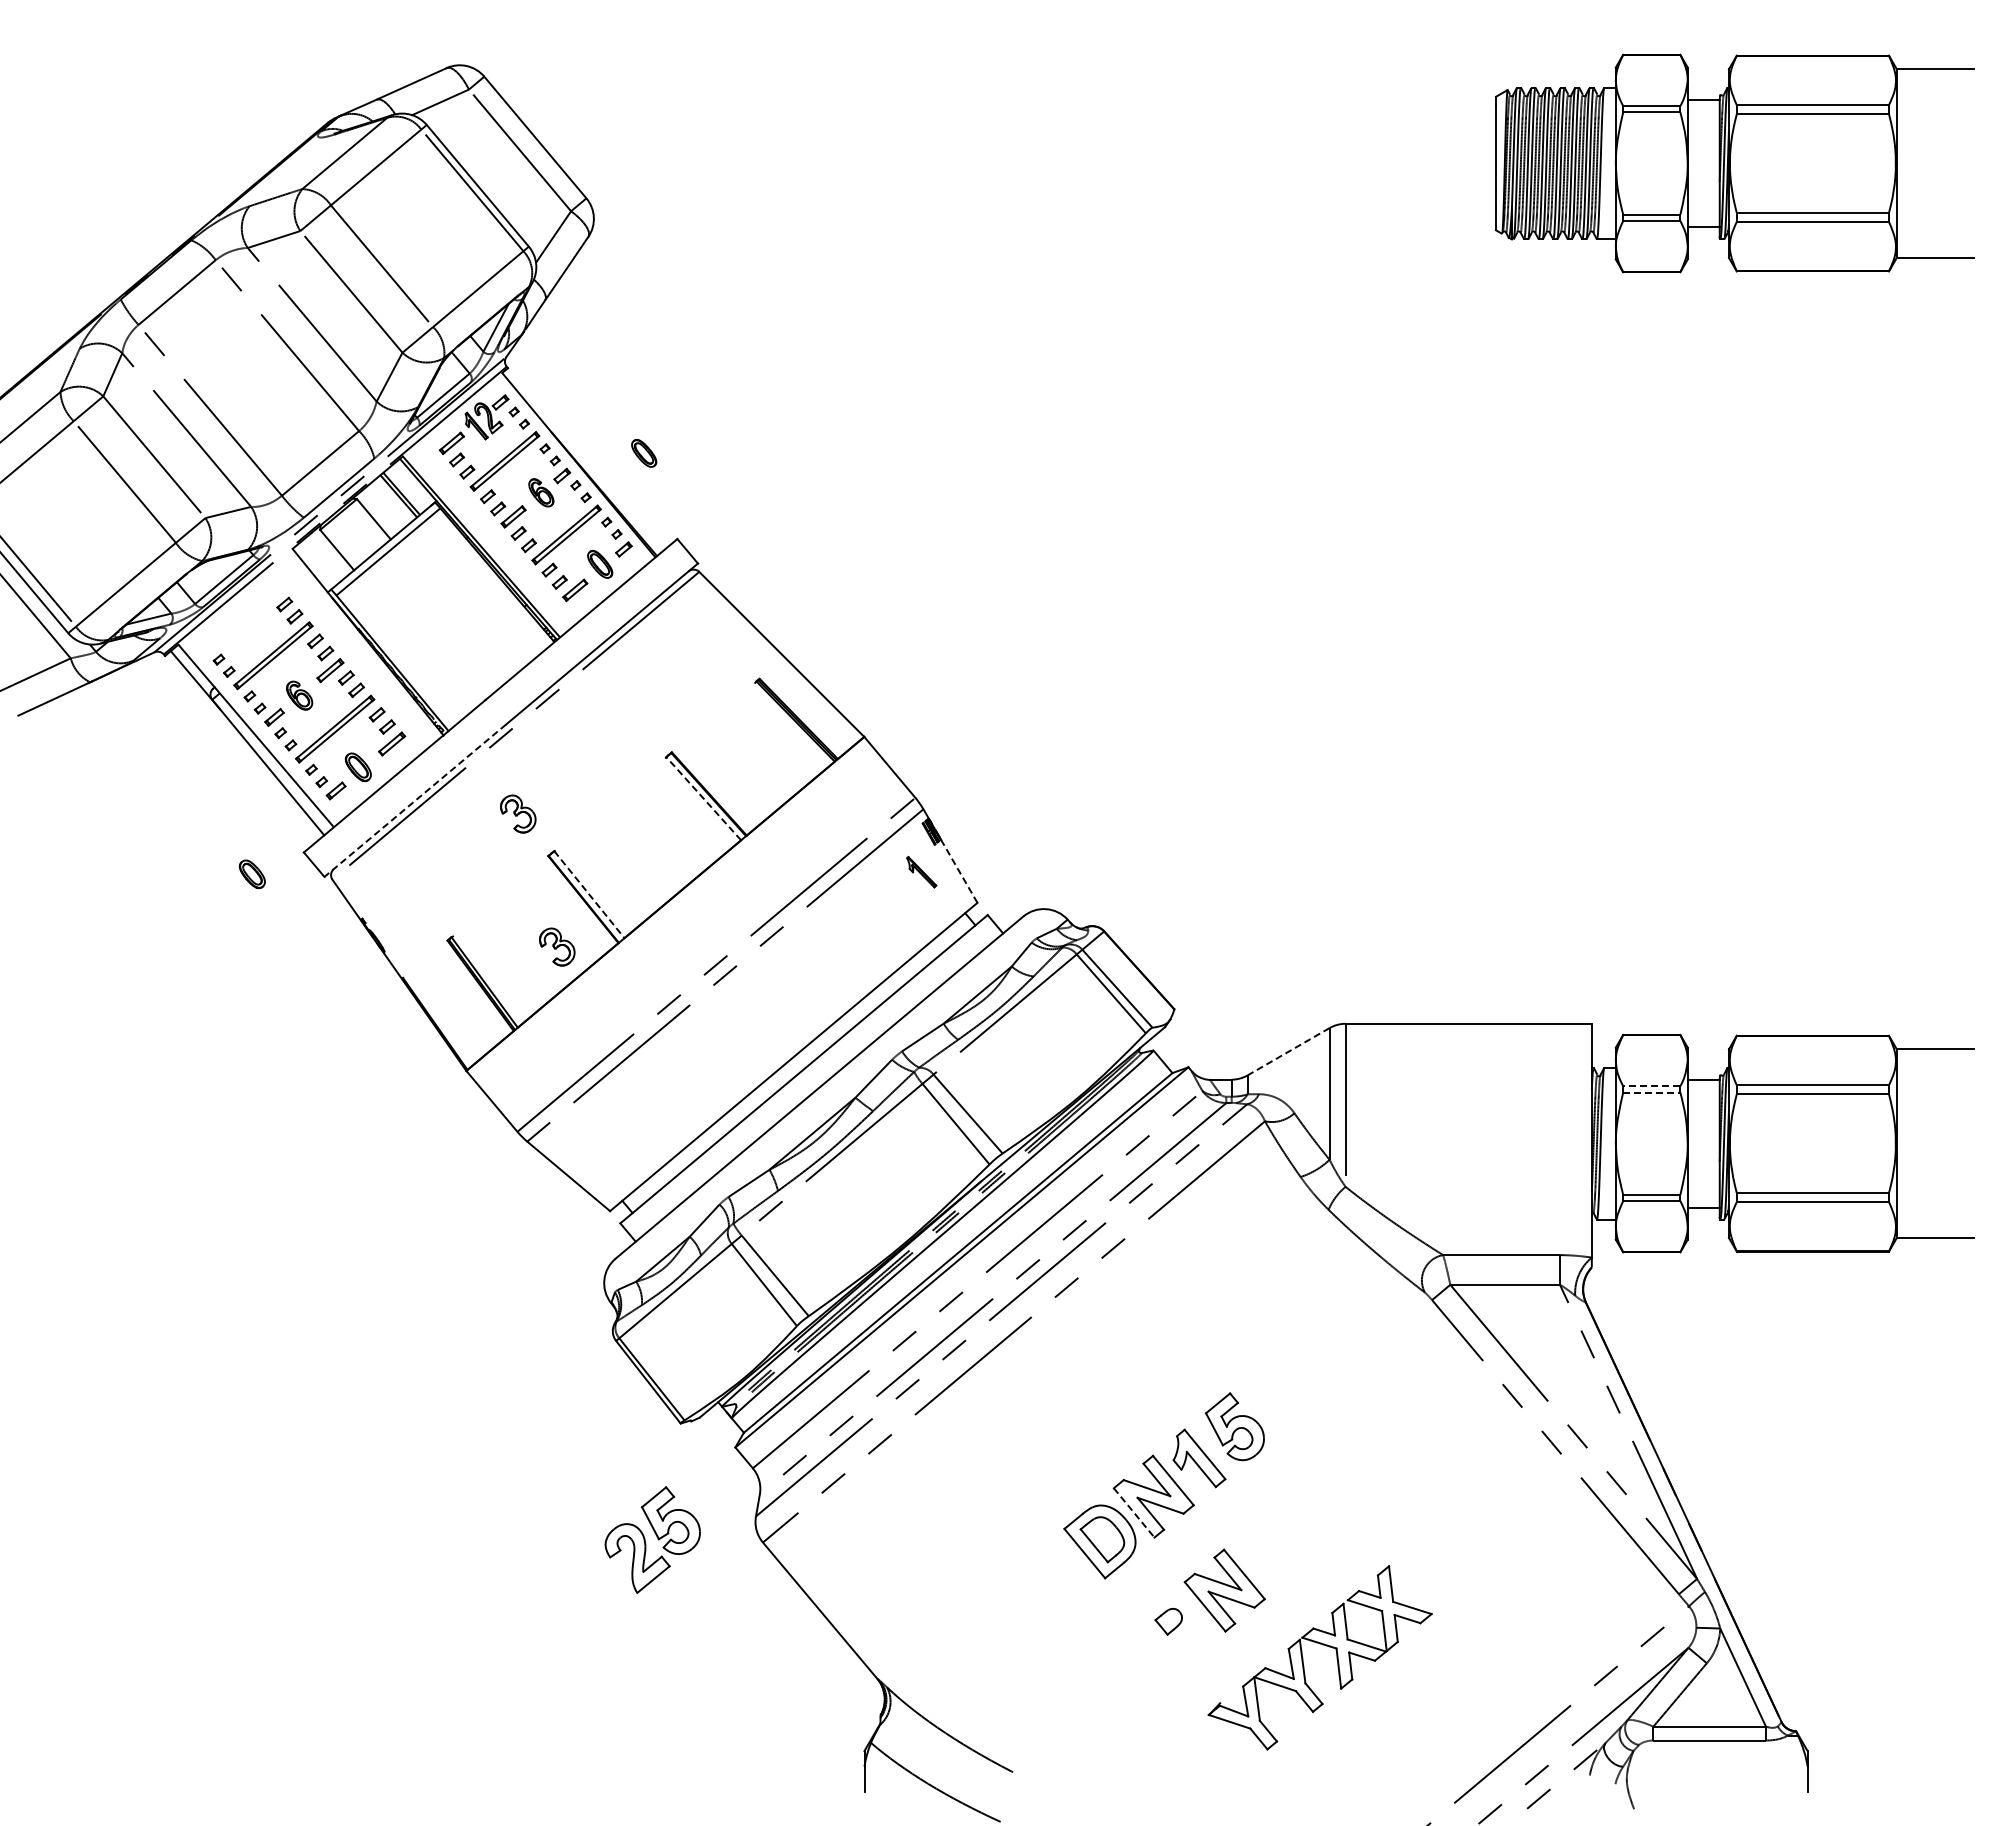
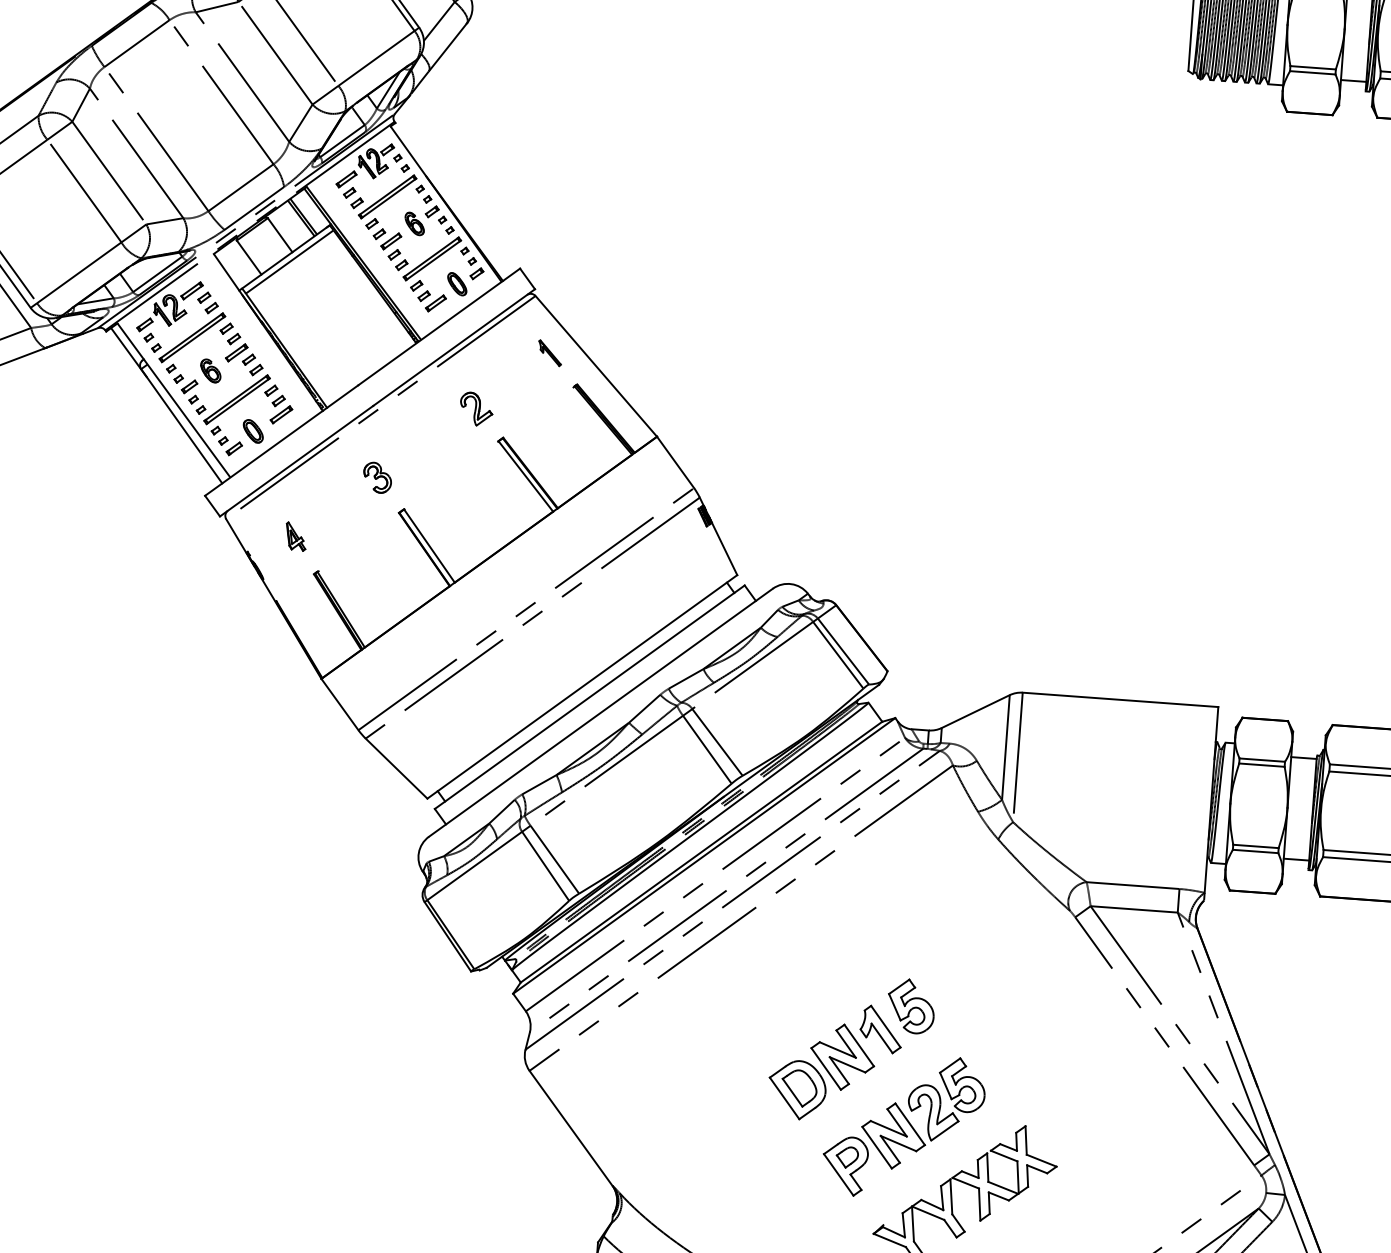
part: (644, 453) -> (498, 198), removed
part: (242, 618) -> (169, 306), added
part: (635, 719) -> (476, 409), added
line: (703, 798) -> (525, 476), dashed -> solid
line: (415, 800) -> (296, 461), dashed -> solid
part: (921, 871) -> (549, 352), moved
line: (959, 871) -> (724, 549), dashed -> solid
part: (251, 874) -> (162, 510), removed
line: (589, 894) -> (429, 545), dashed -> solid
part: (421, 895) -> (296, 536), added
part: (557, 946) -> (401, 585), removed
line: (1288, 1051) -> (975, 711), dashed -> solid
line: (1651, 1086) -> (1262, 760), dashed -> solid
line: (1651, 1092) -> (1261, 765), dashed -> solid
line: (1134, 1512) -> (826, 1068), dashed -> solid
part: (652, 1539) -> (946, 1099), moved
part: (1166, 1632) -> (844, 1165), added

